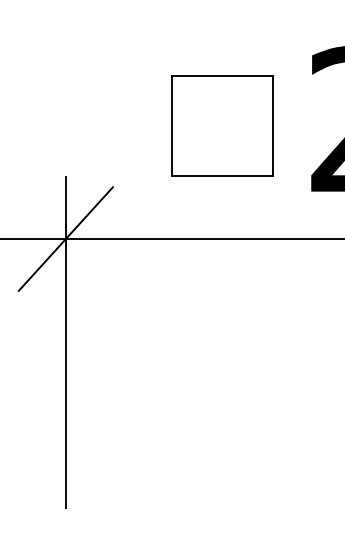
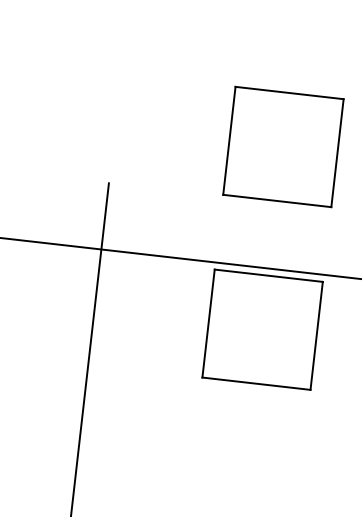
line: (65, 238) -> (101, 248), removed
part: (222, 295) -> (262, 329), added

